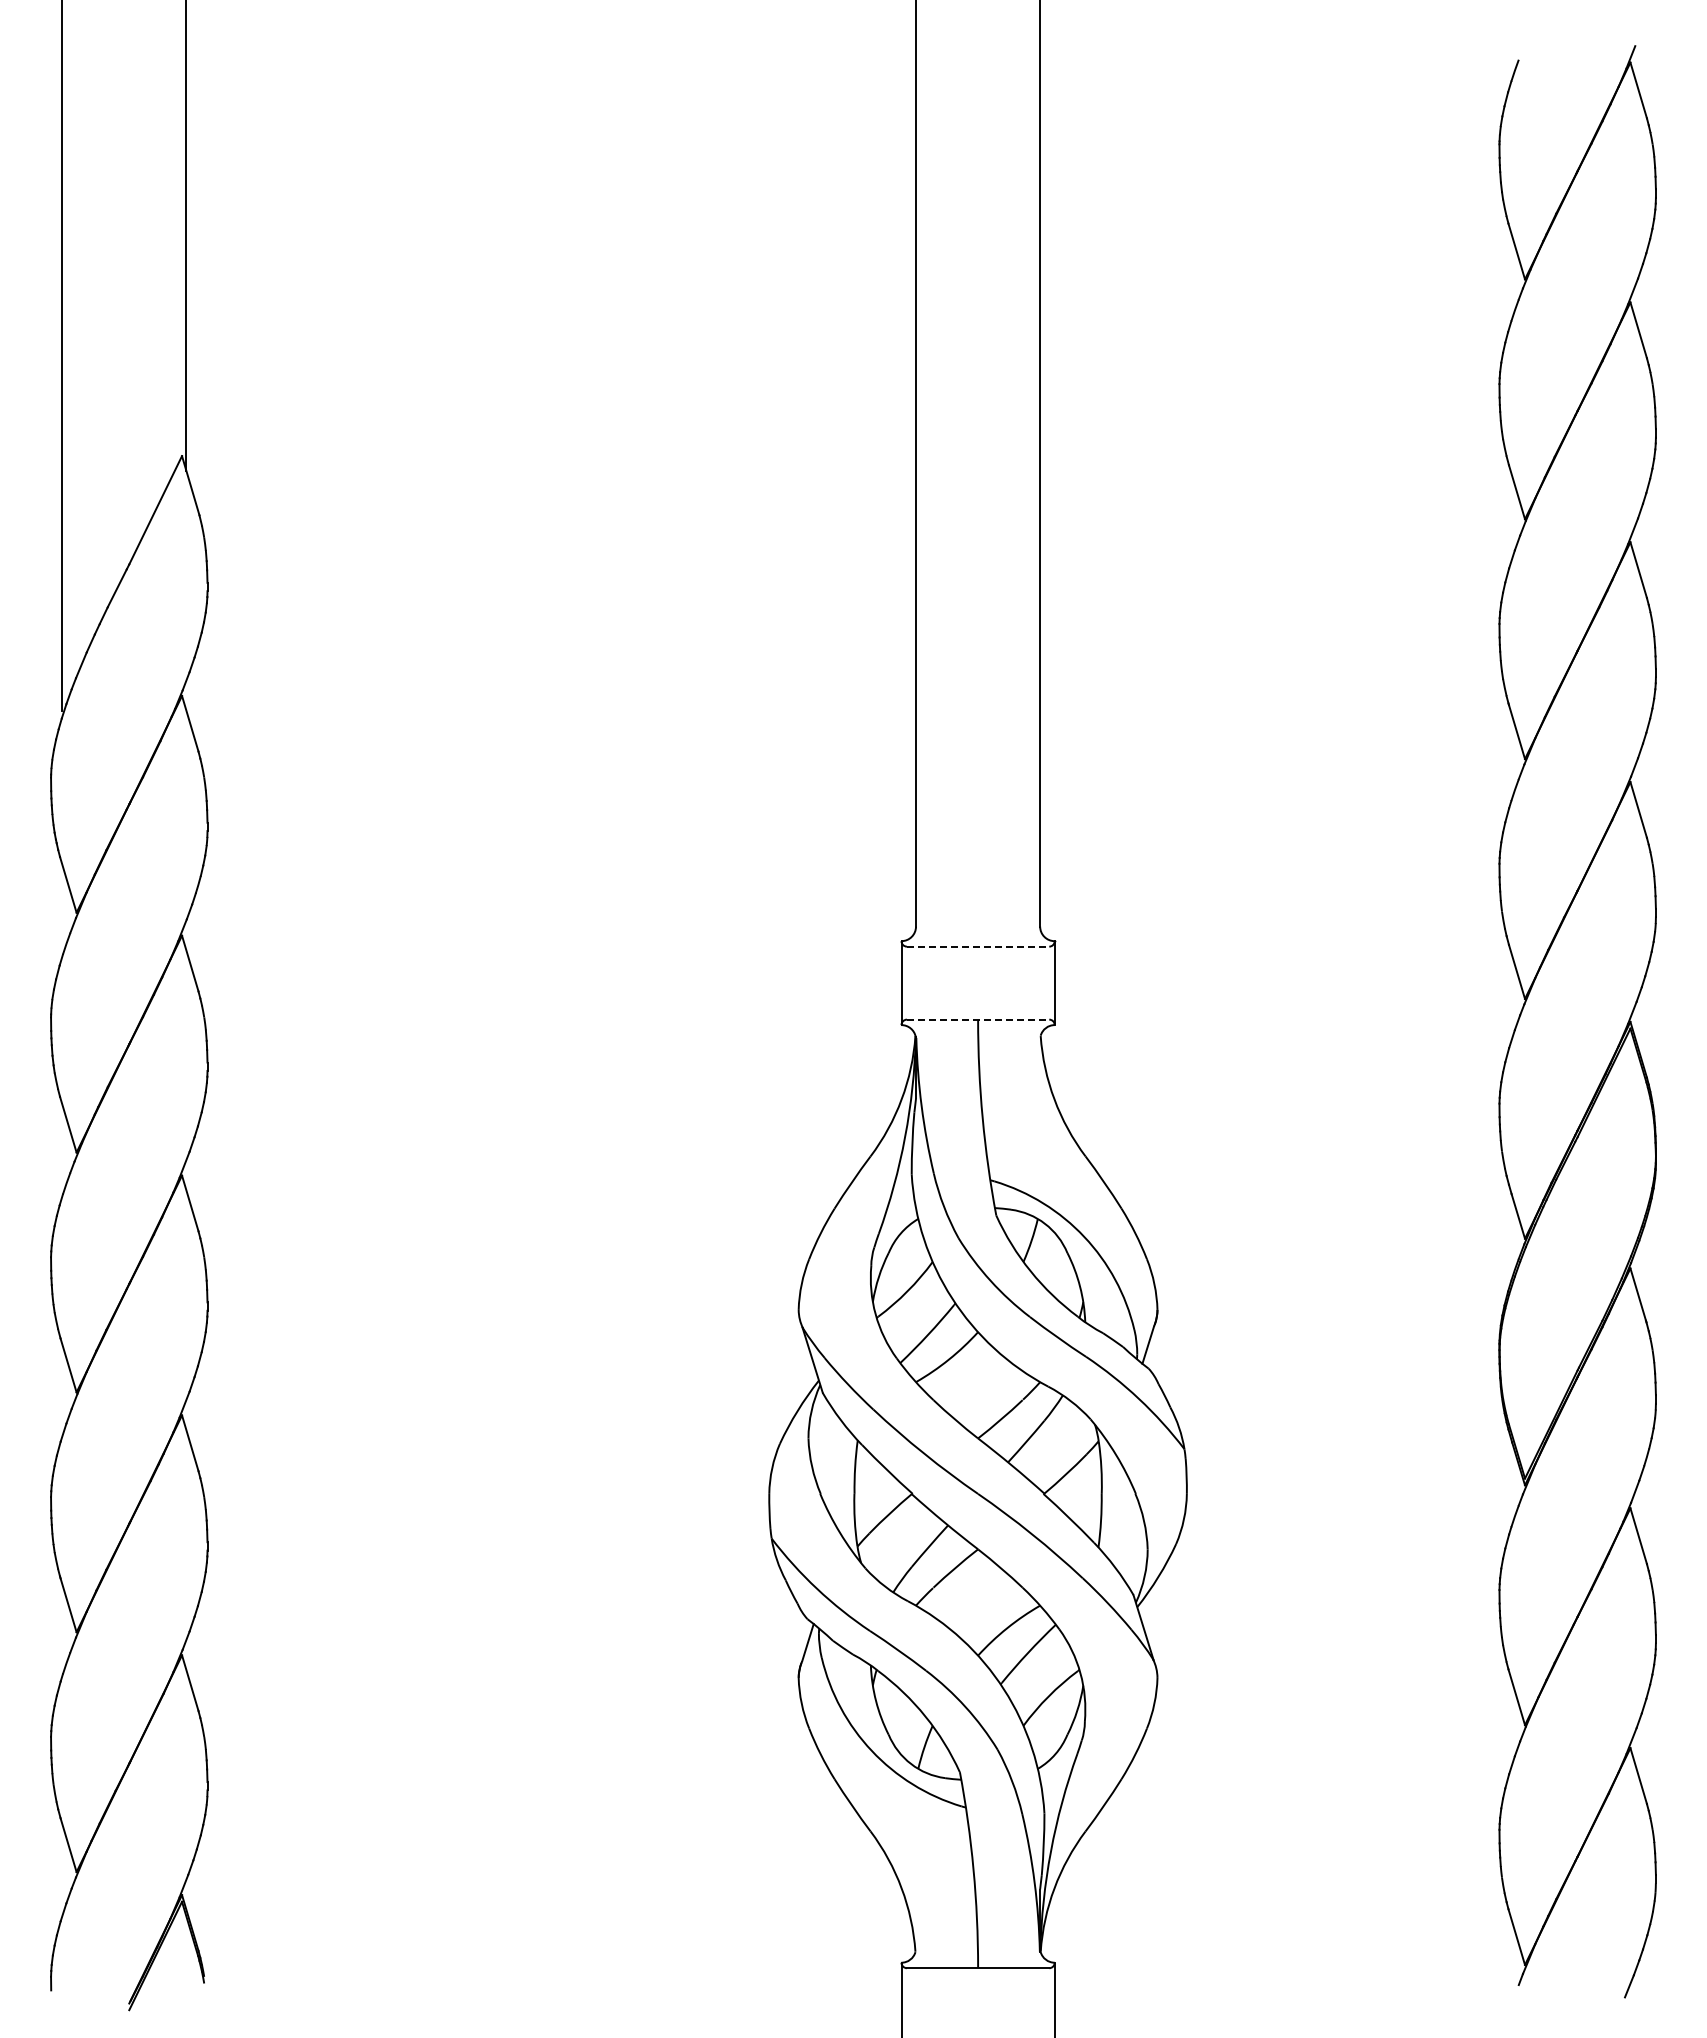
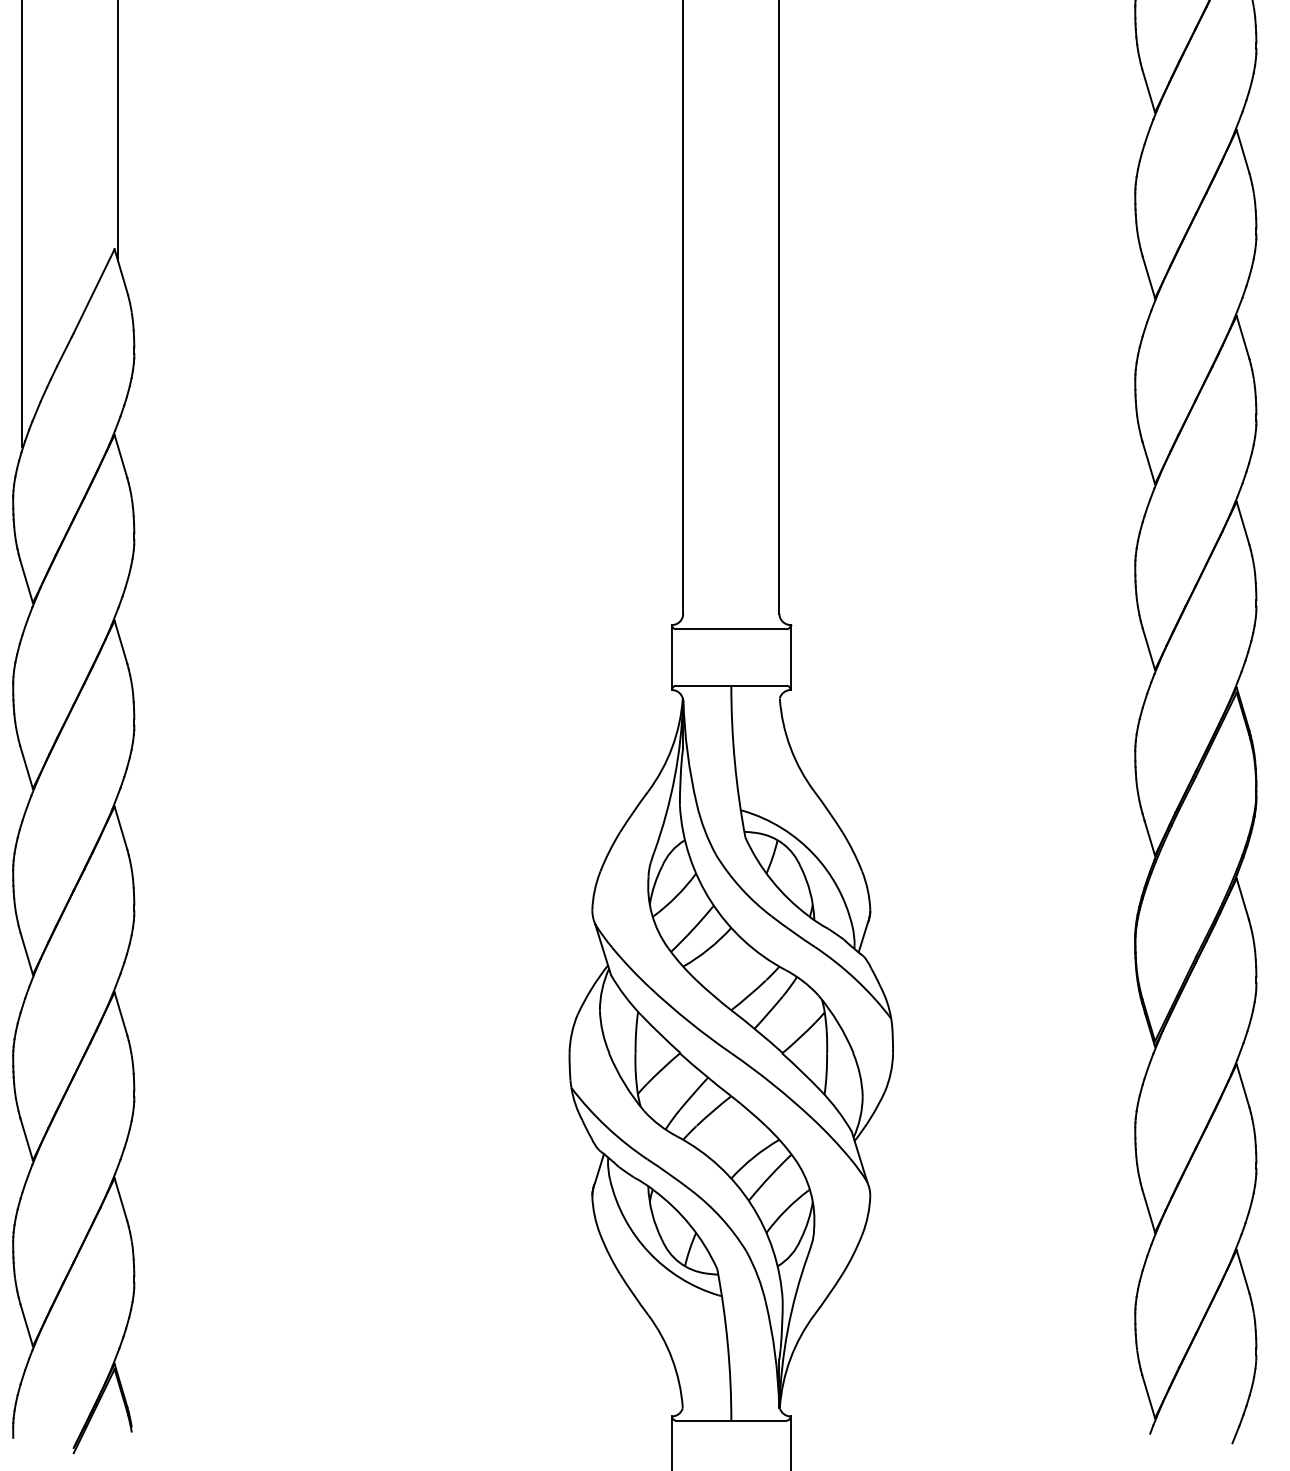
line: (978, 946) -> (731, 629), dashed -> solid
line: (978, 1019) -> (731, 685), dashed -> solid

